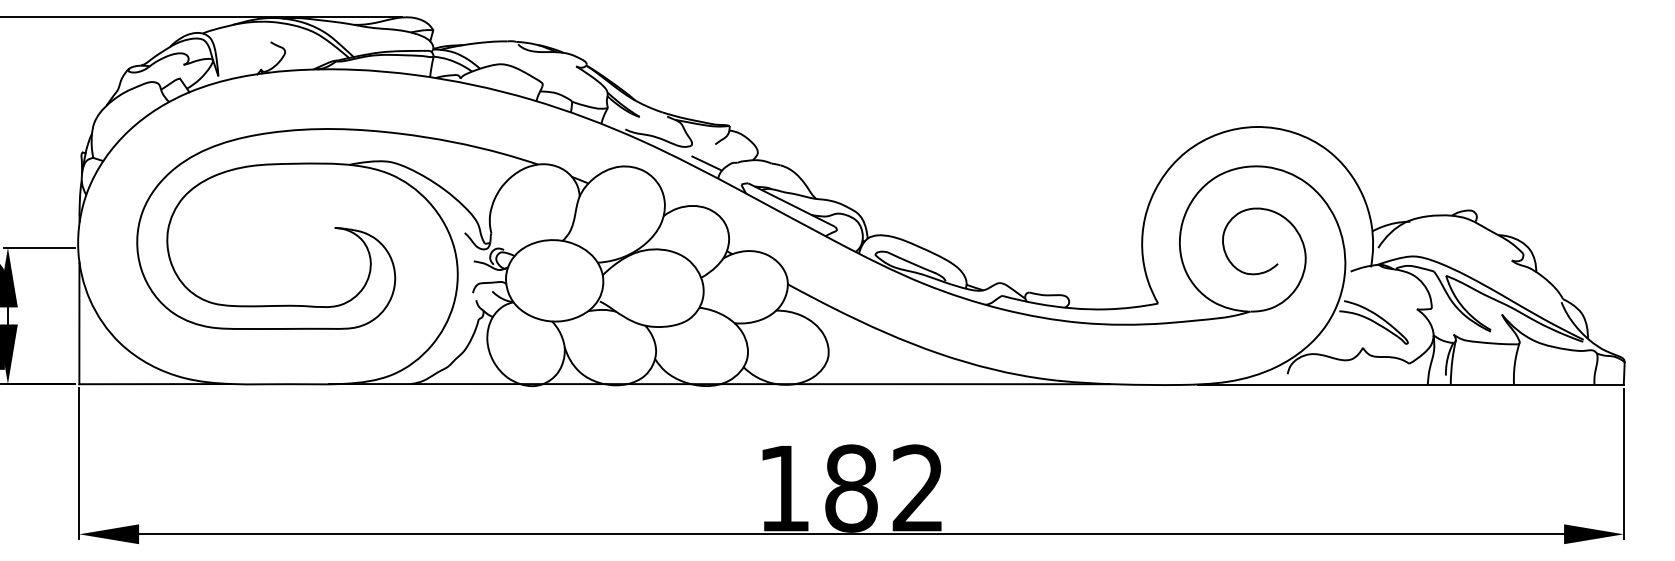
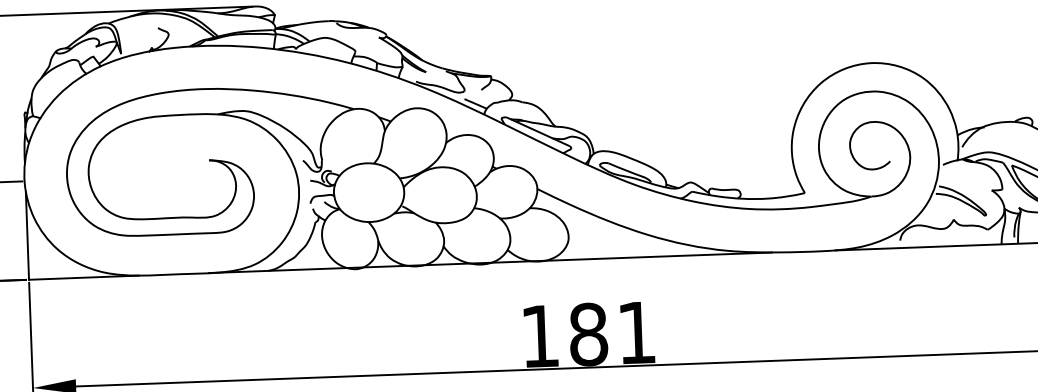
text: (917, 487) -> (636, 332), 182 -> 181

